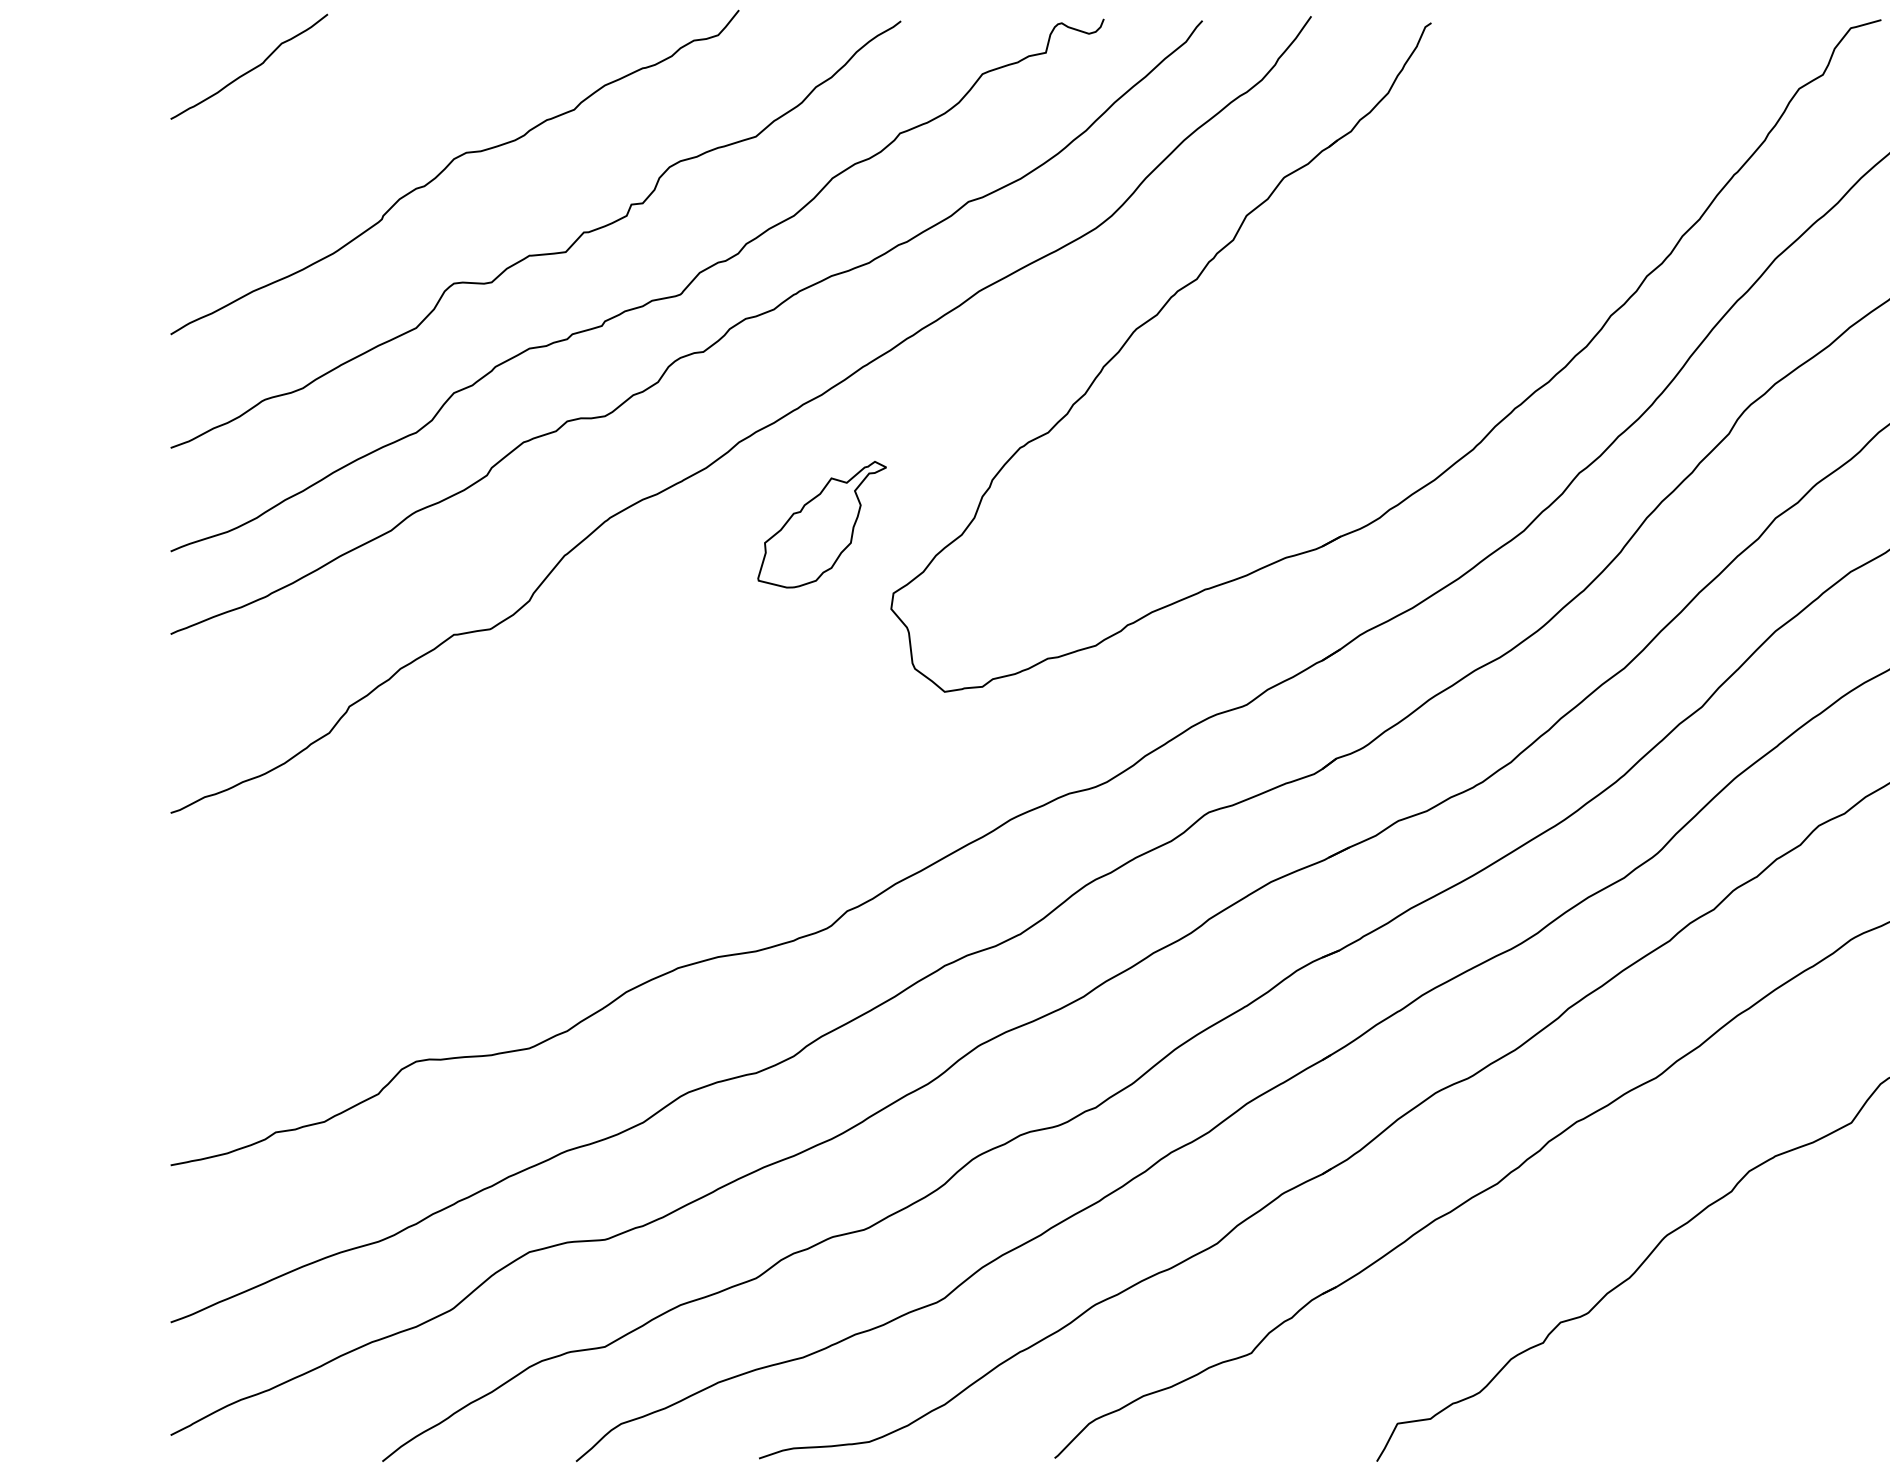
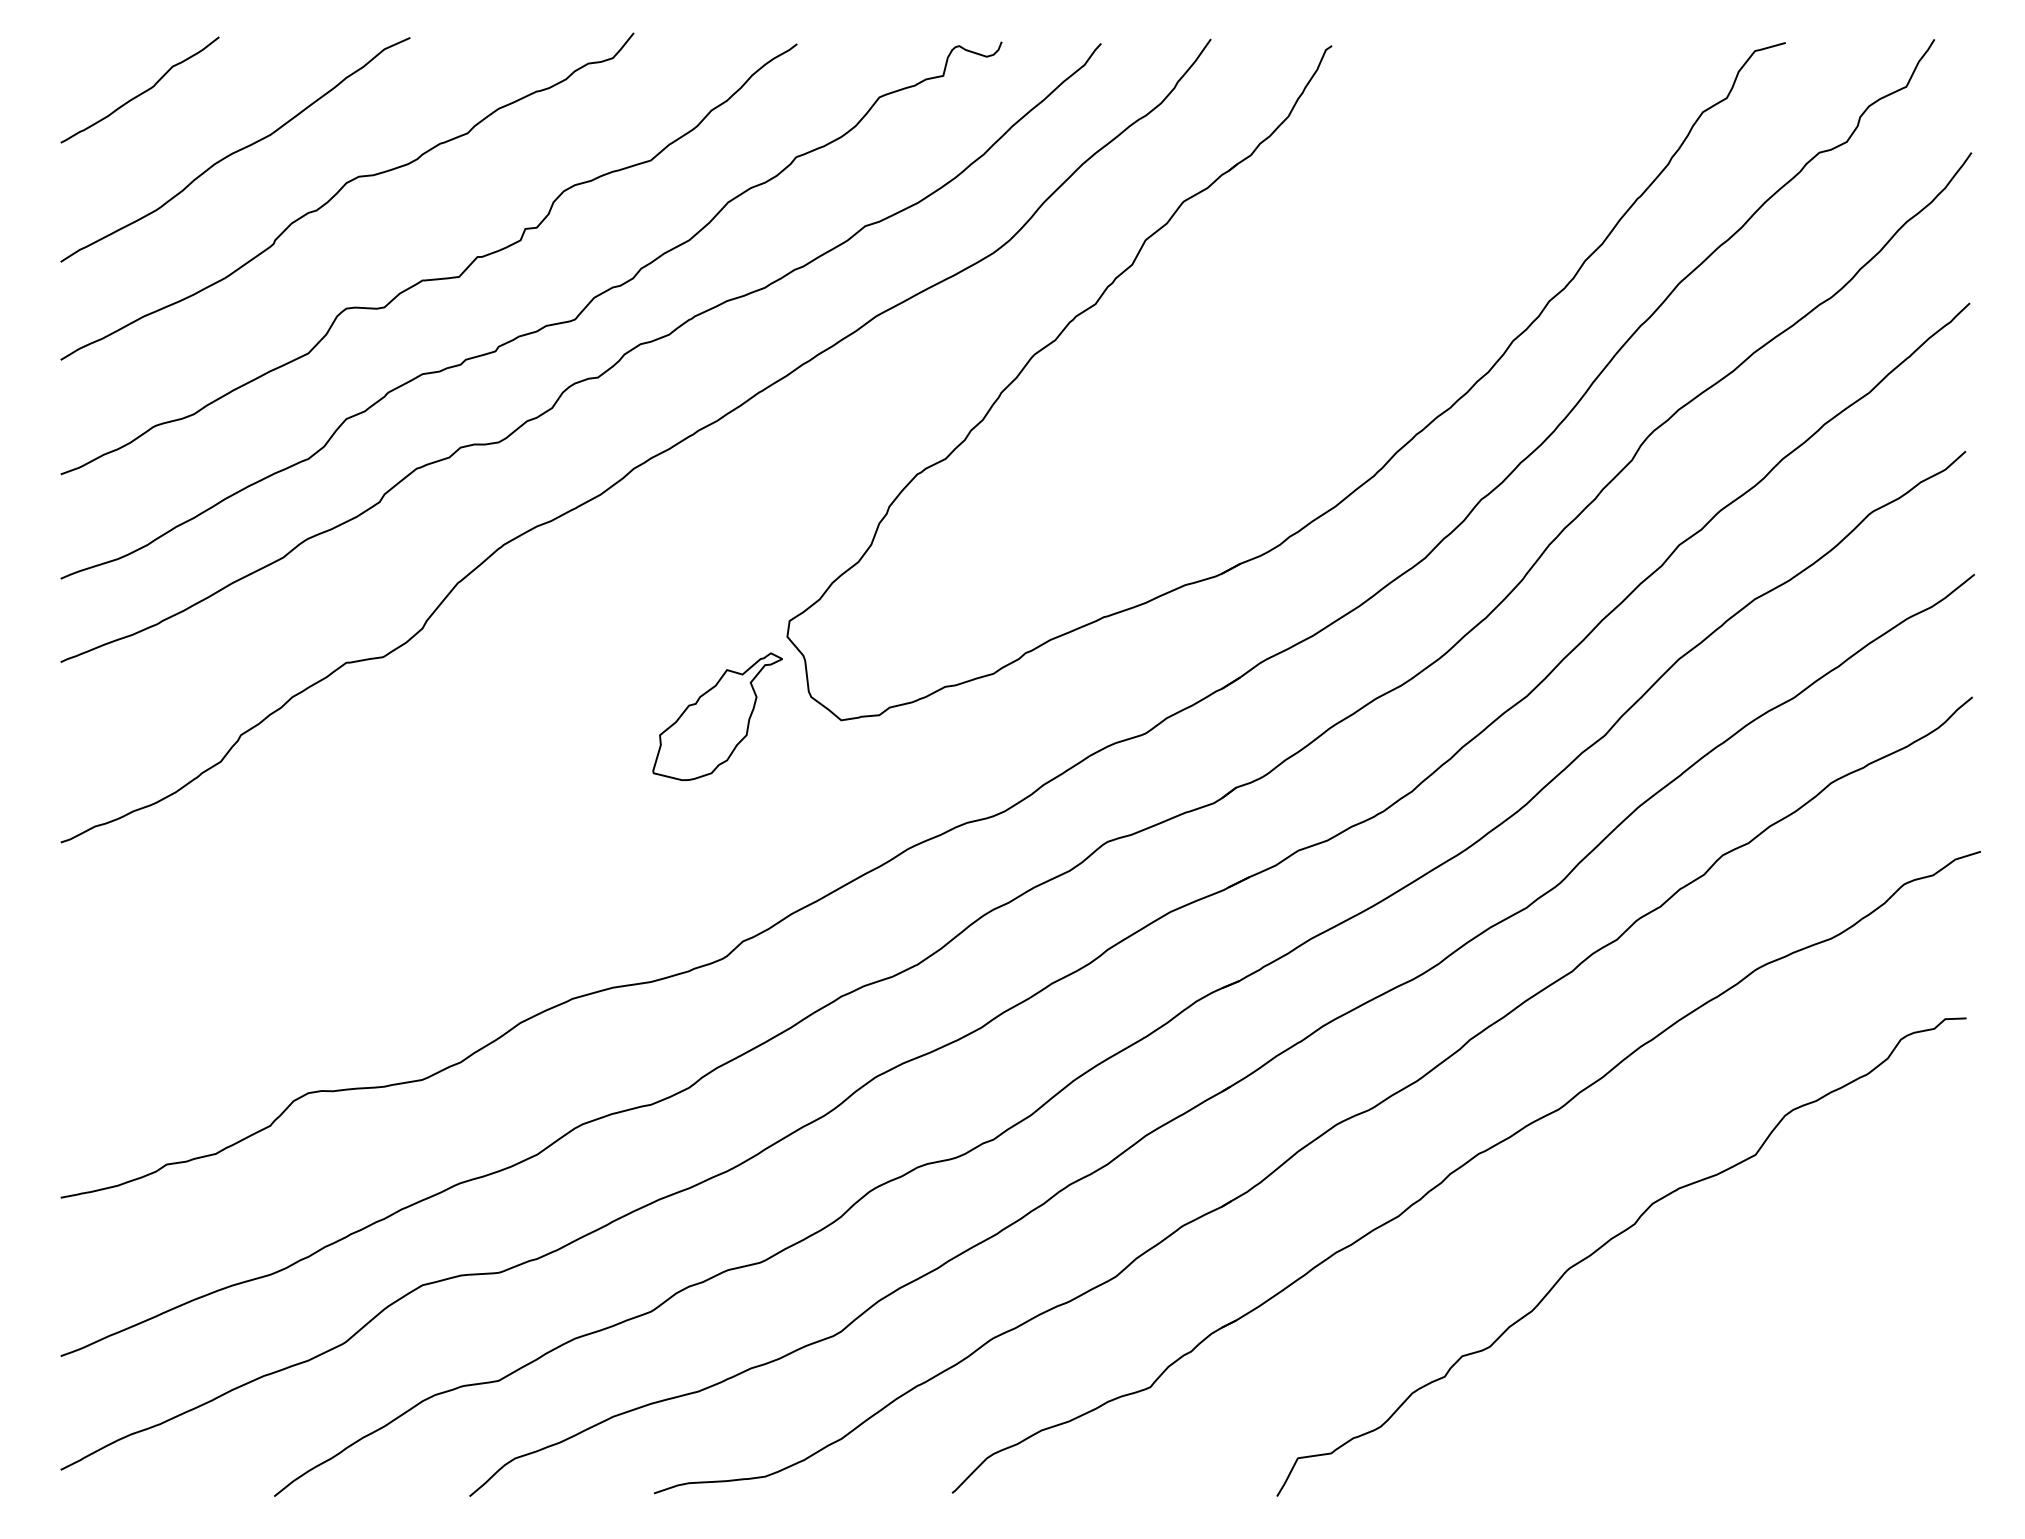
curve: (344, 126) -> (236, 150), added
part: (821, 524) -> (717, 716), moved

